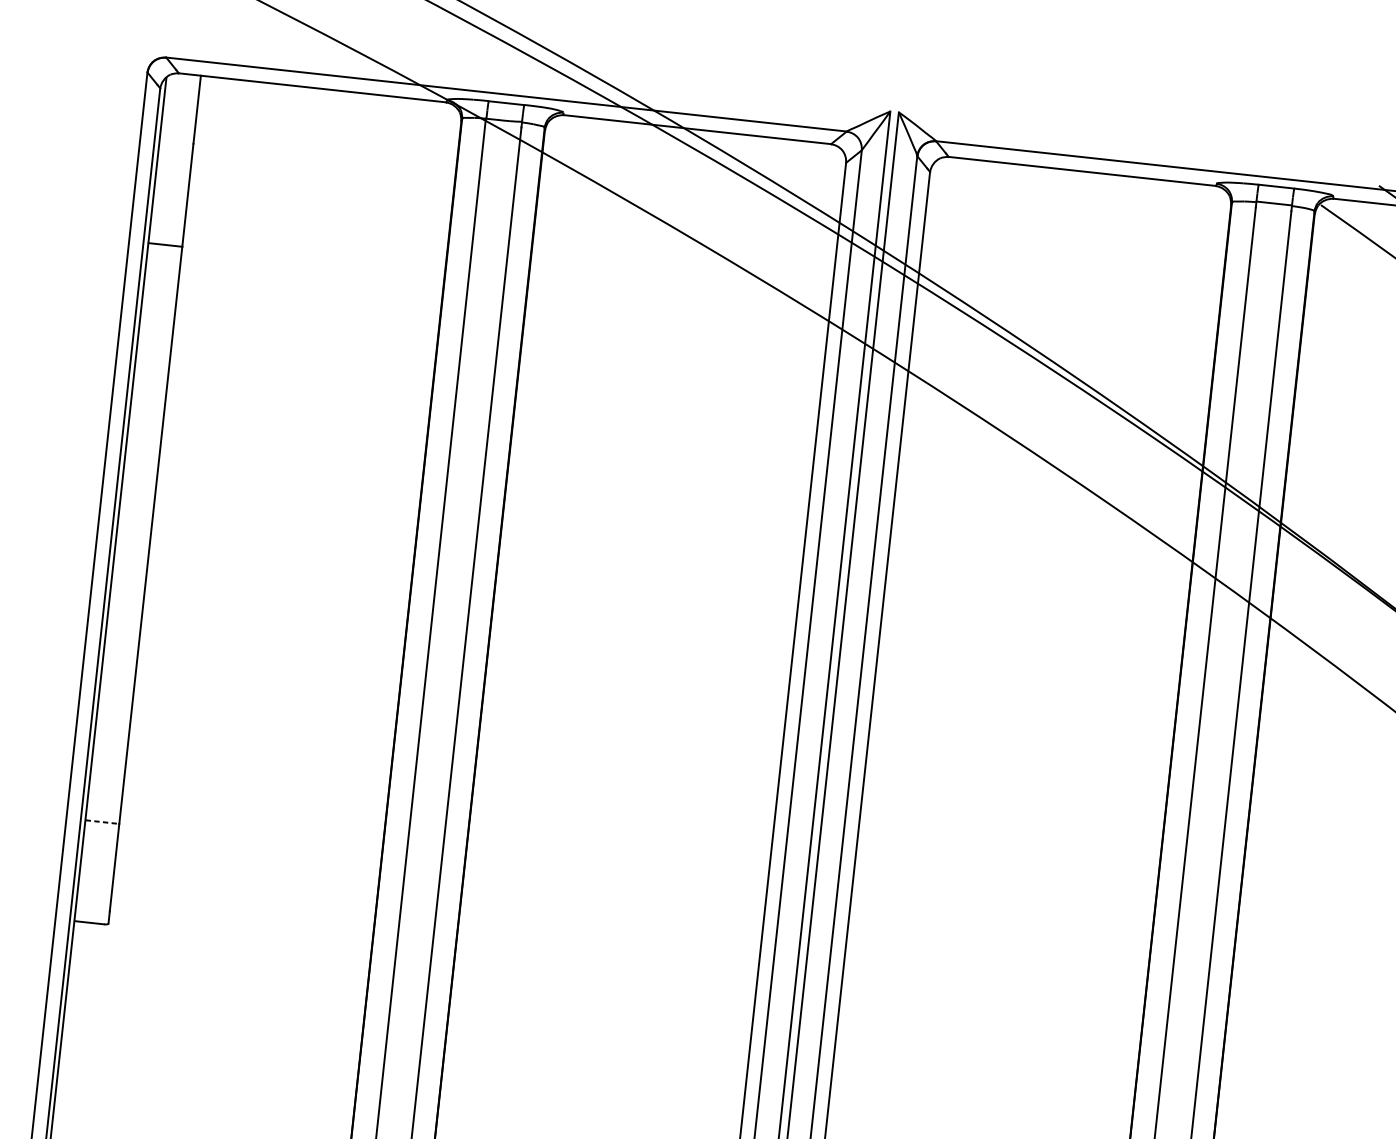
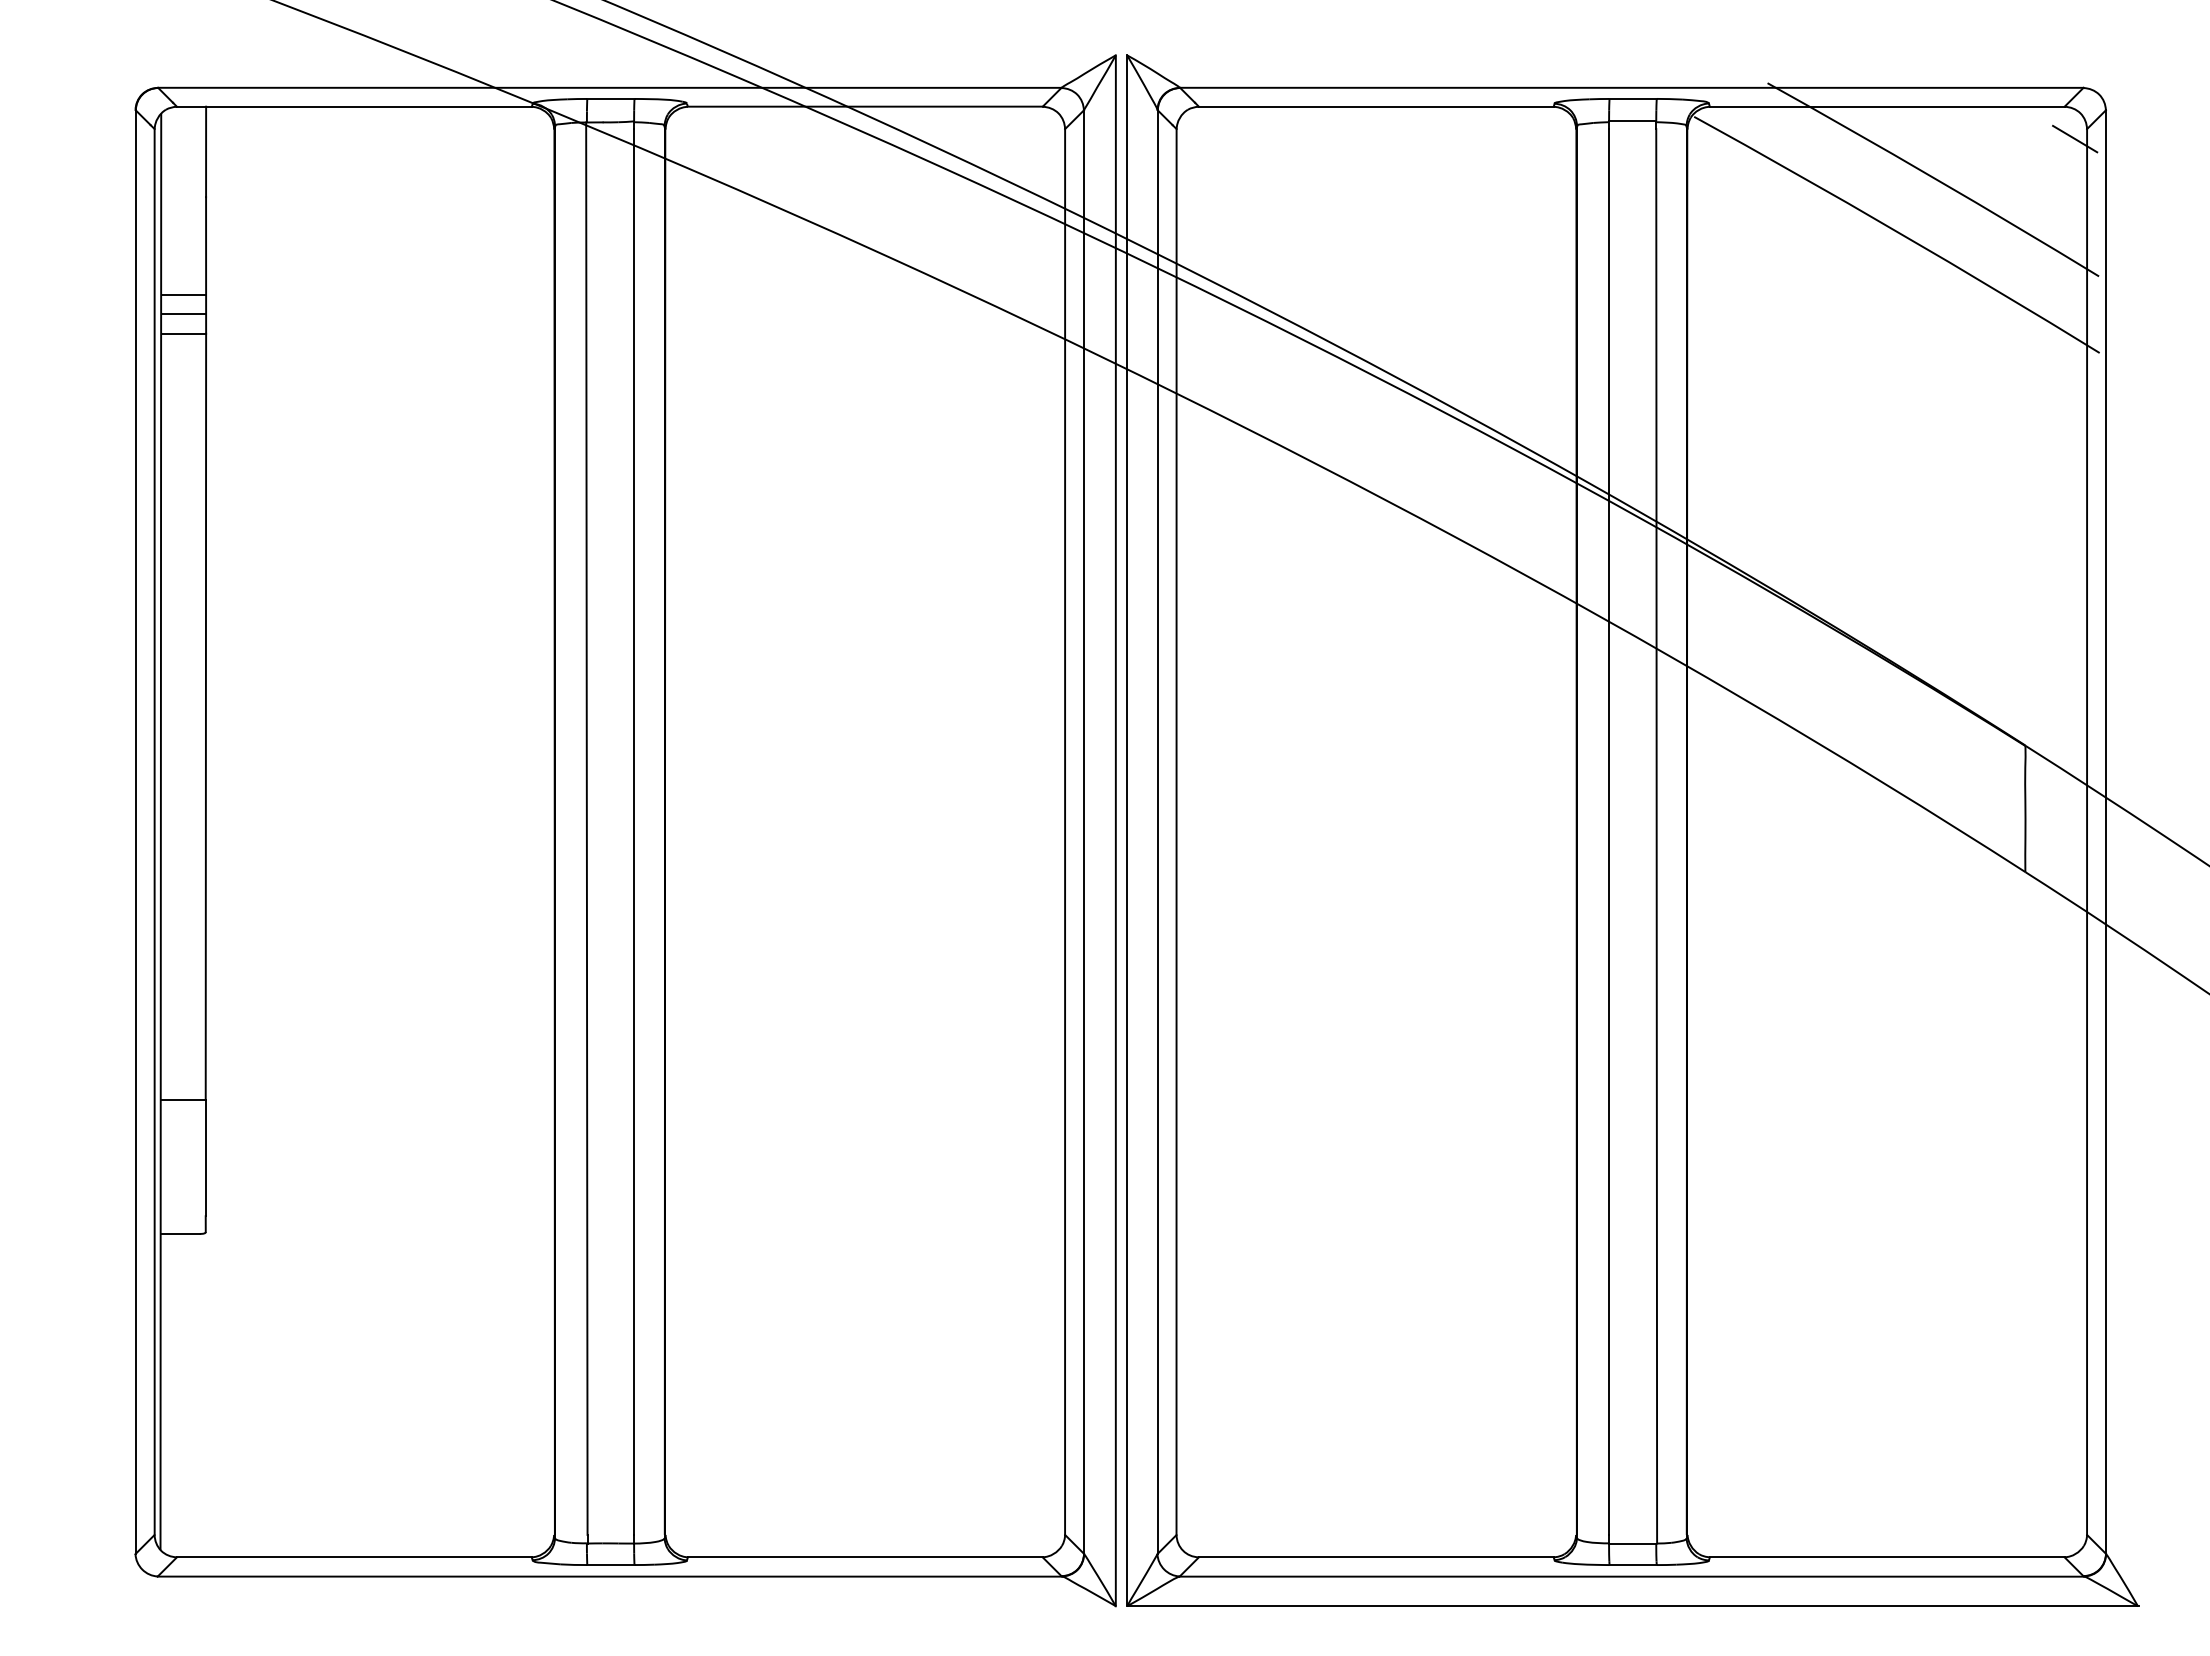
line: (168, 216) -> (183, 295), added
line: (166, 230) -> (183, 314), added
line: (102, 822) -> (183, 1100), dashed -> solid

